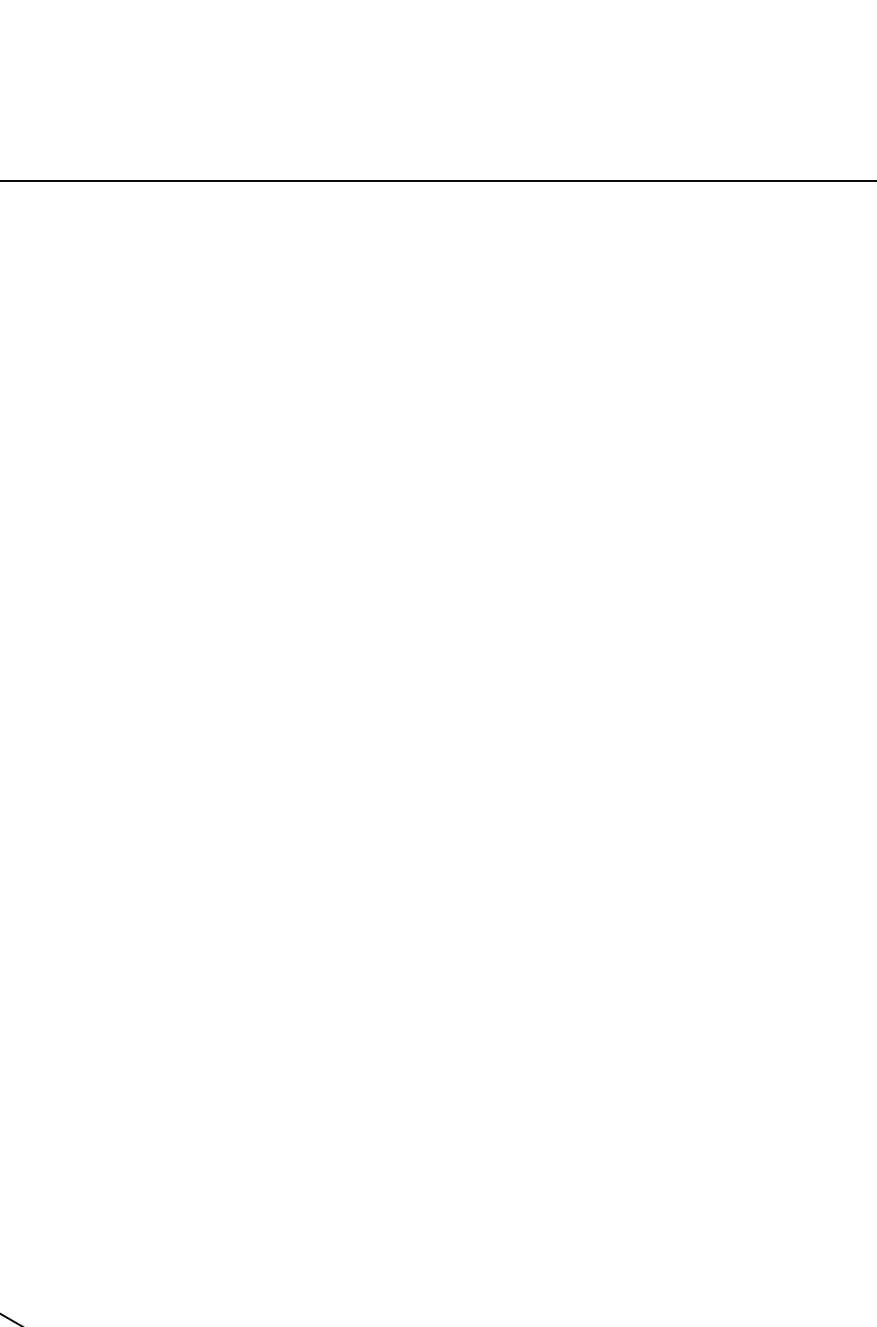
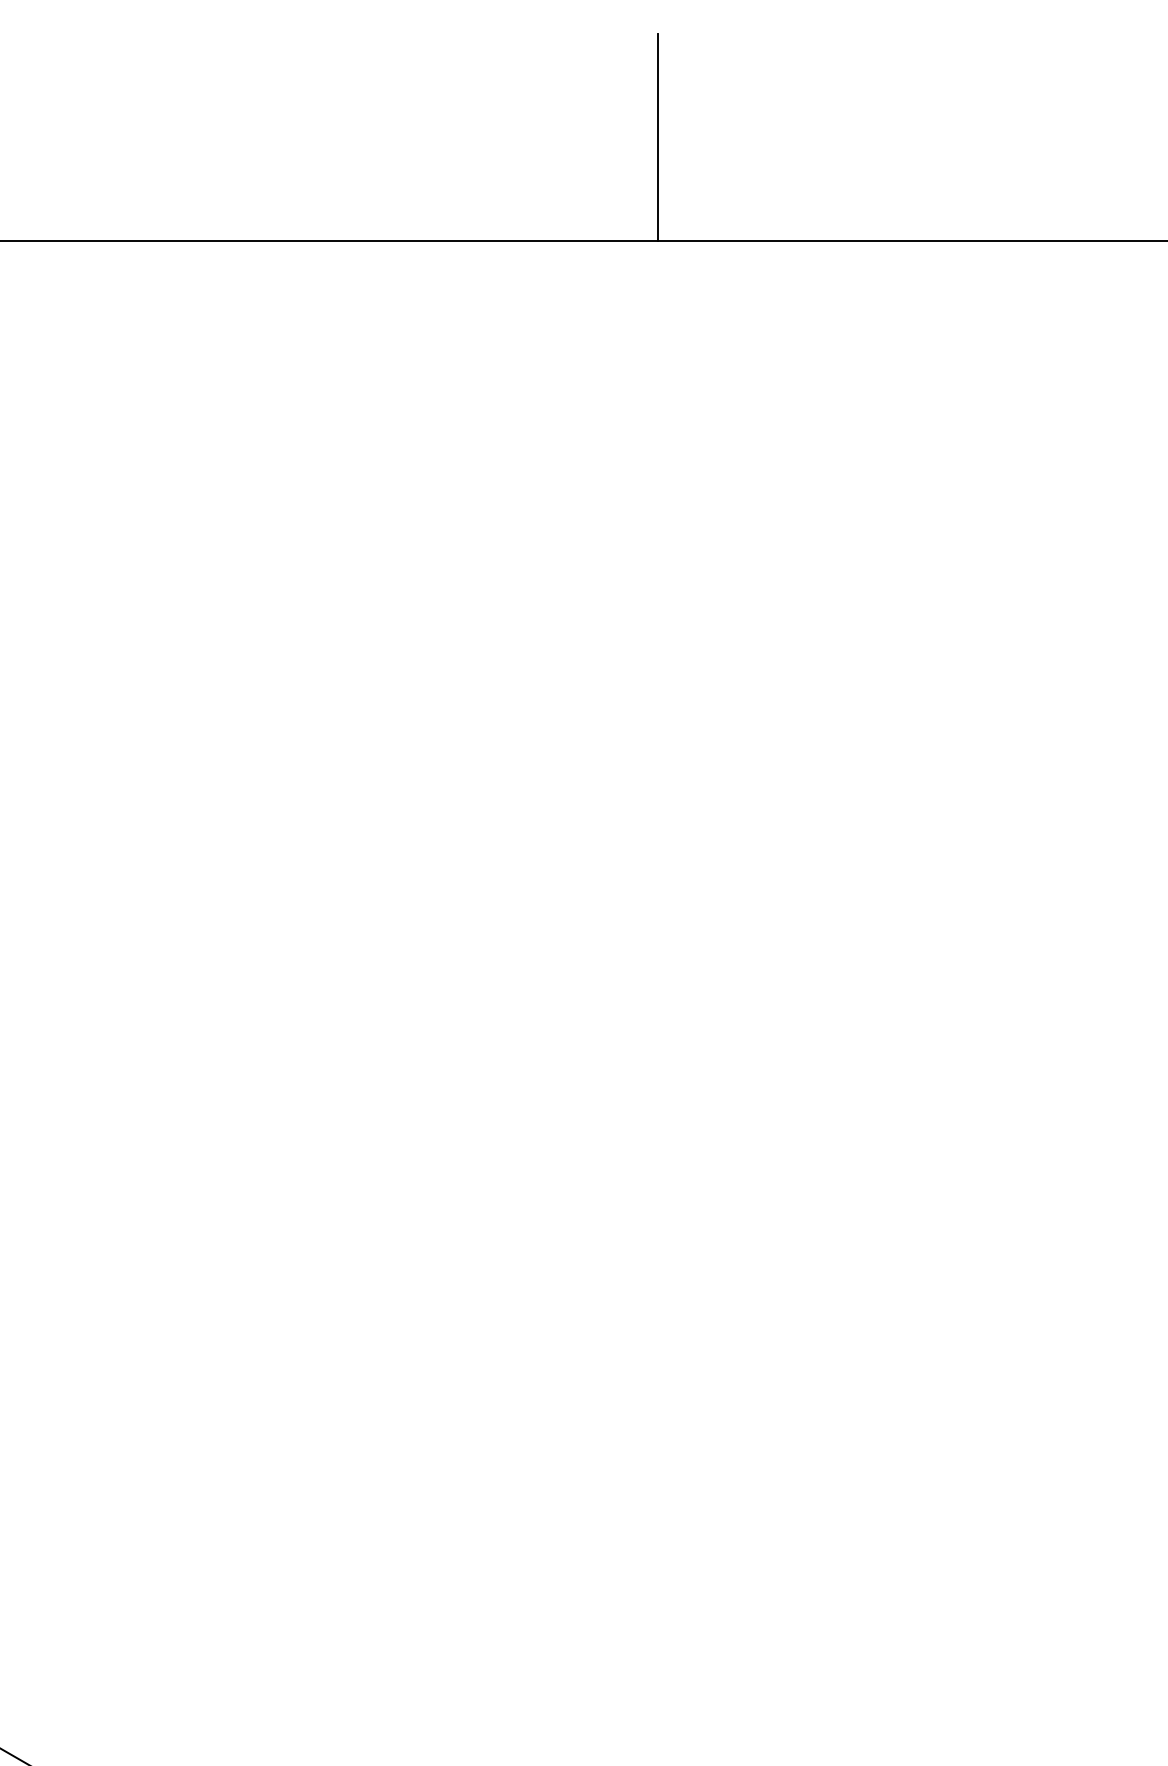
line: (493, 103) -> (657, 137), added

